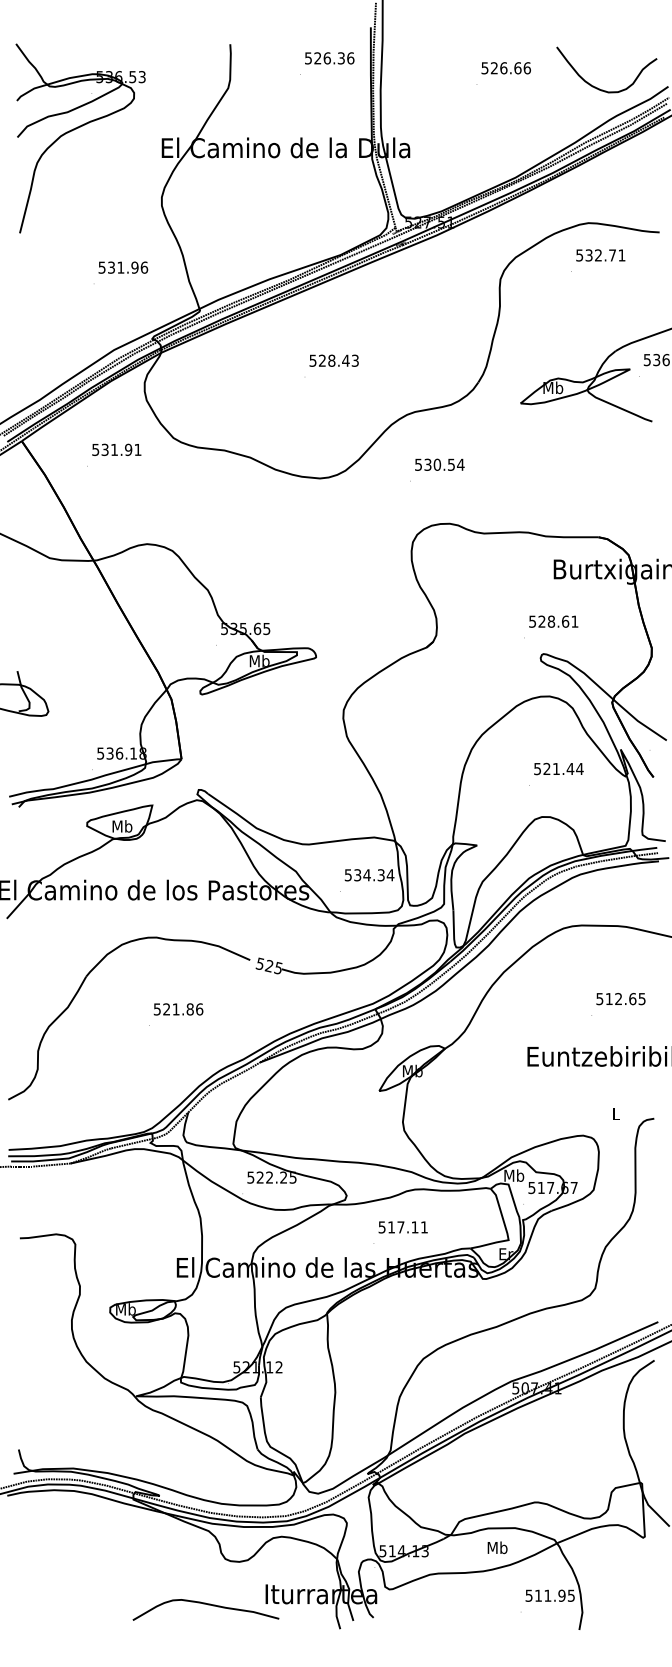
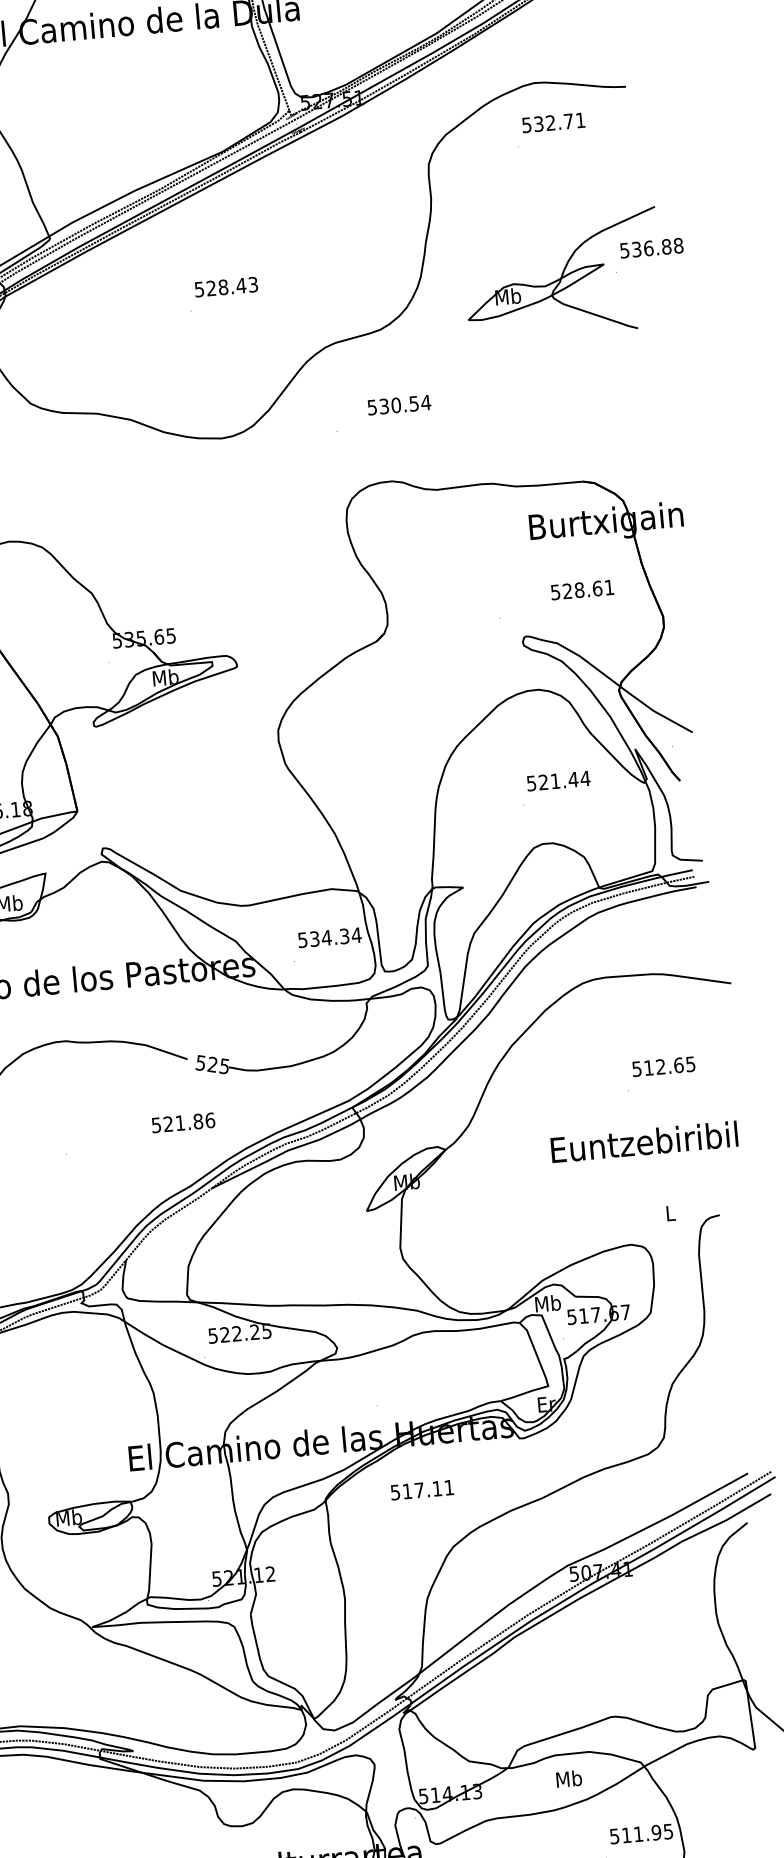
text: (439, 464) -> (398, 404), moved
text: (553, 621) -> (582, 589), moved
text: (178, 1009) -> (183, 1122), moved
text: (402, 1227) -> (421, 1490), moved

